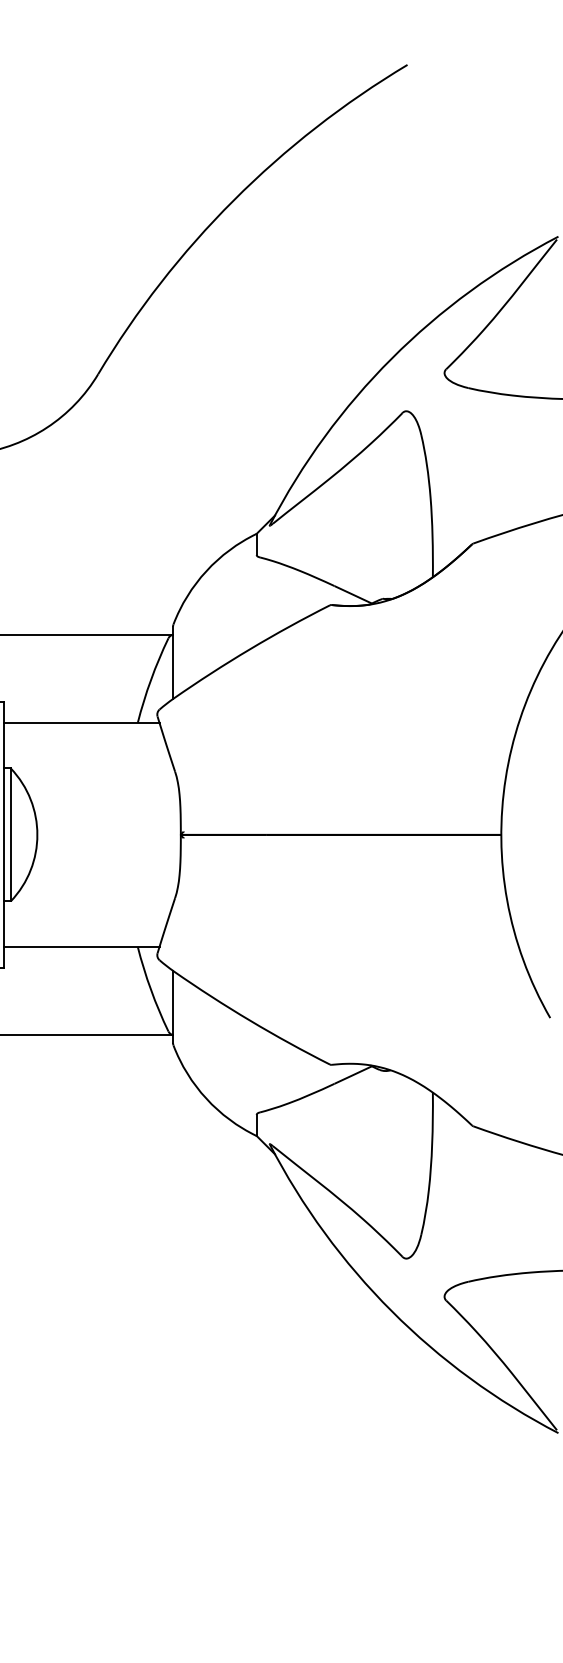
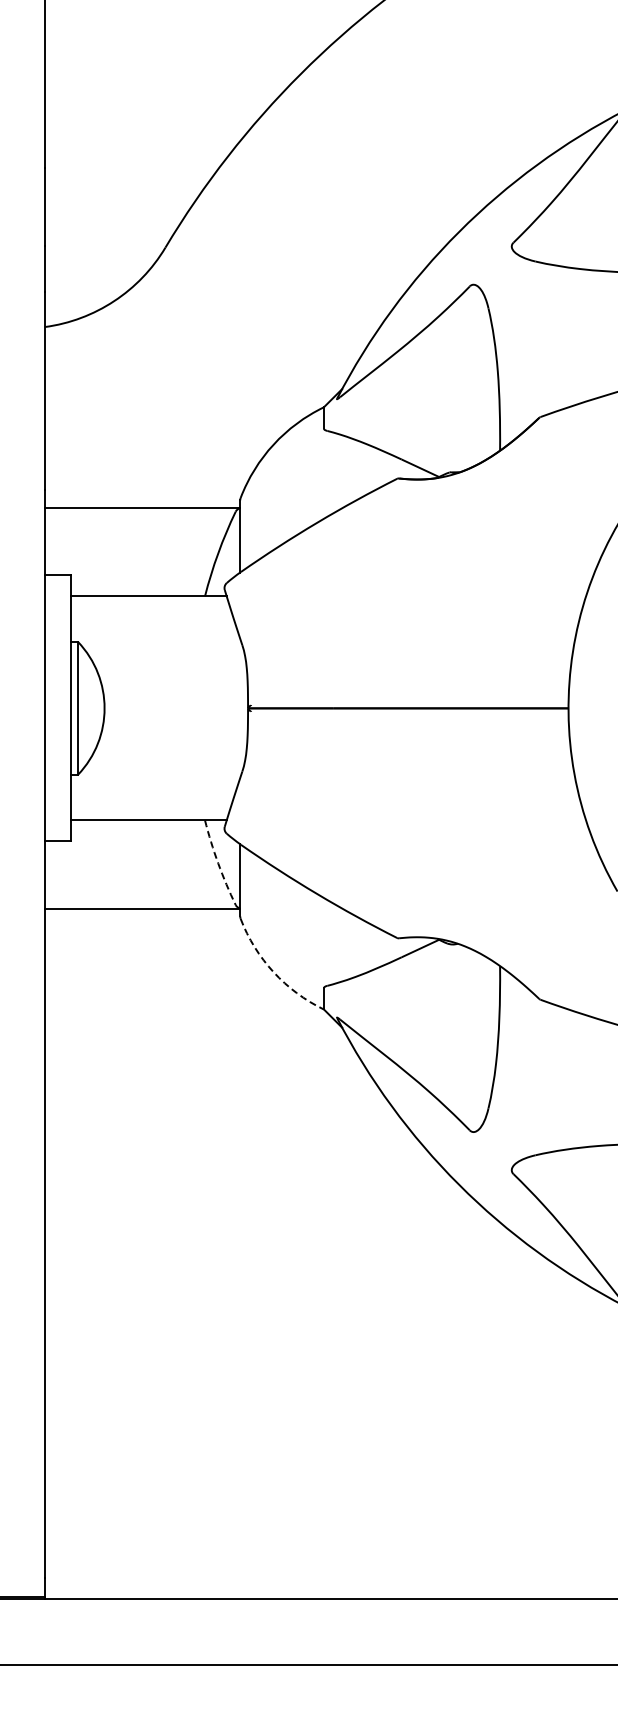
arc: (151, 990) -> (218, 863), solid -> dashed
arc: (206, 1099) -> (273, 972), solid -> dashed

